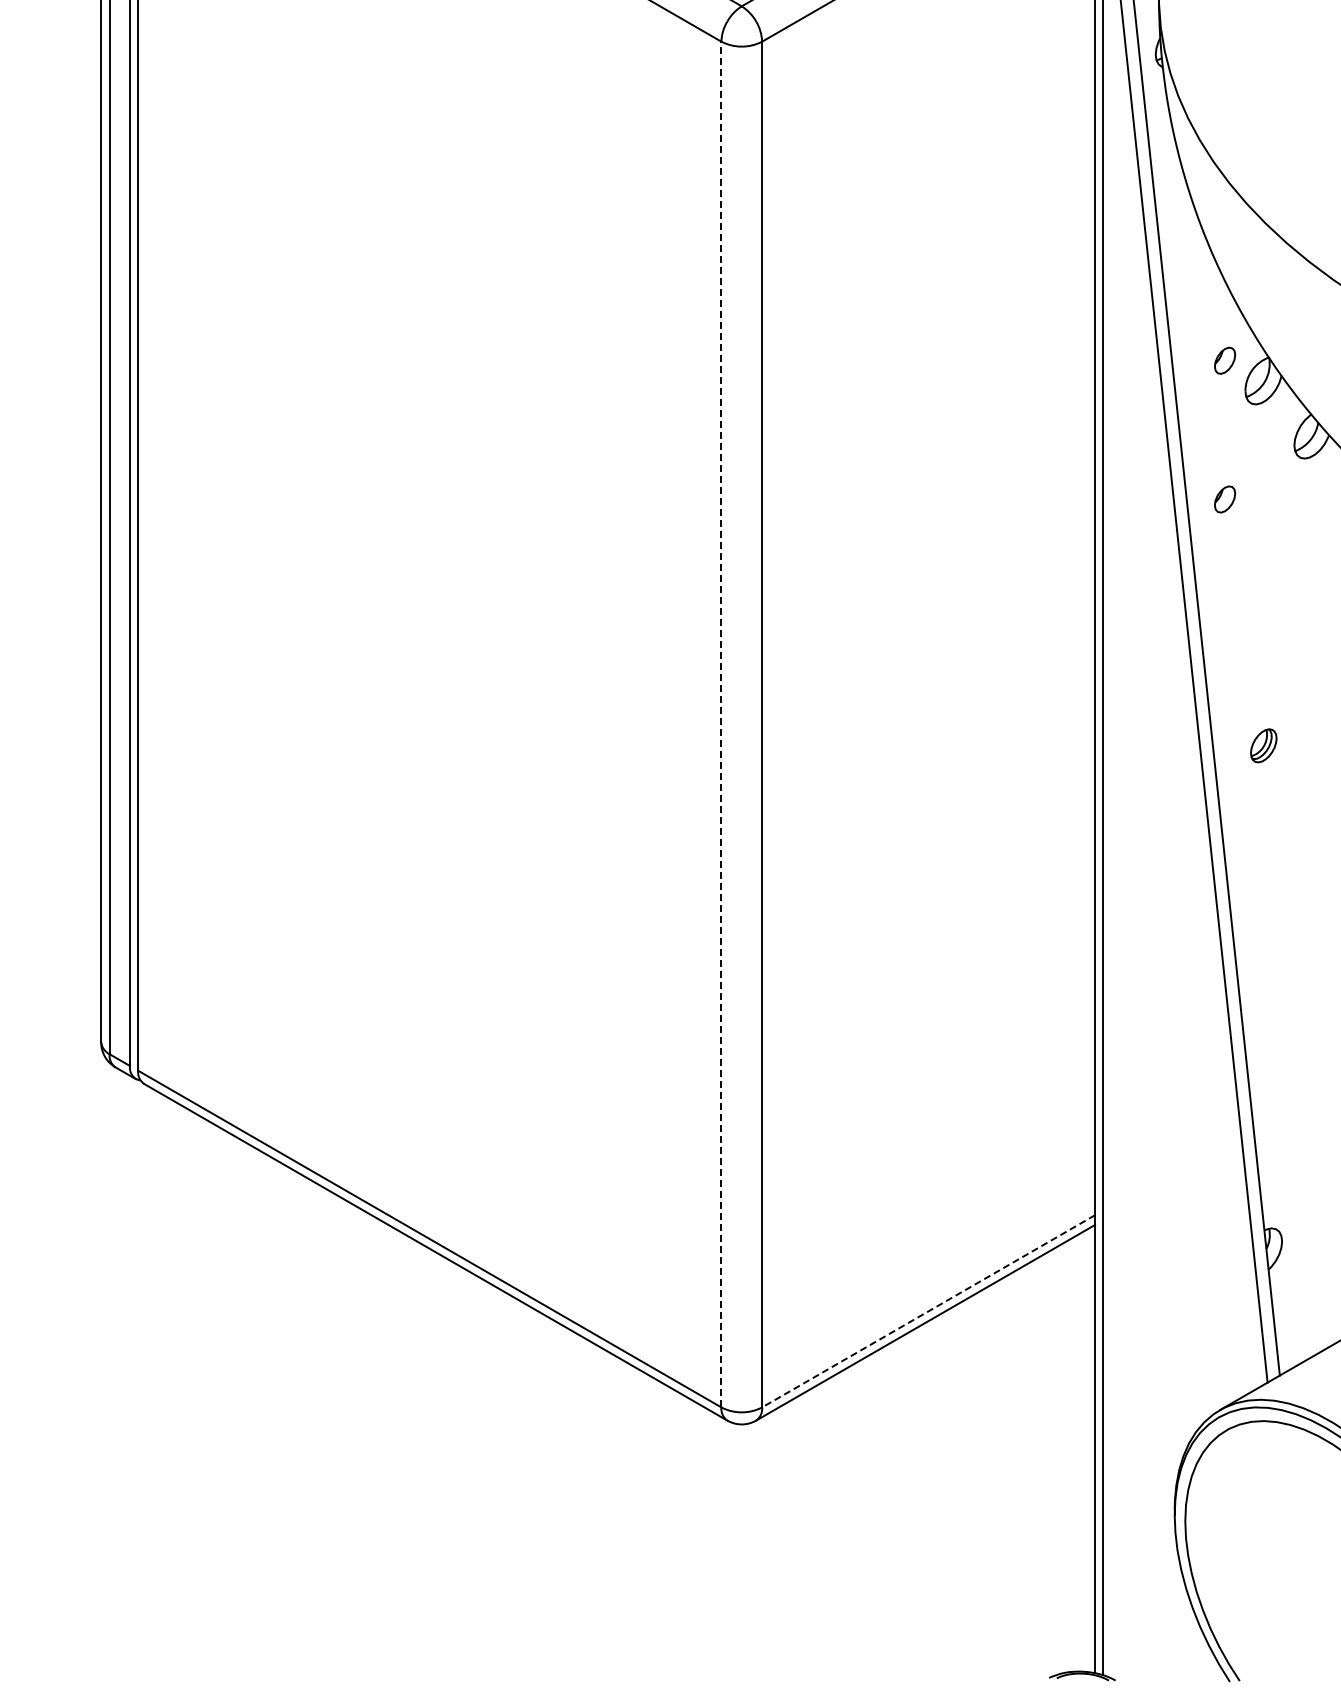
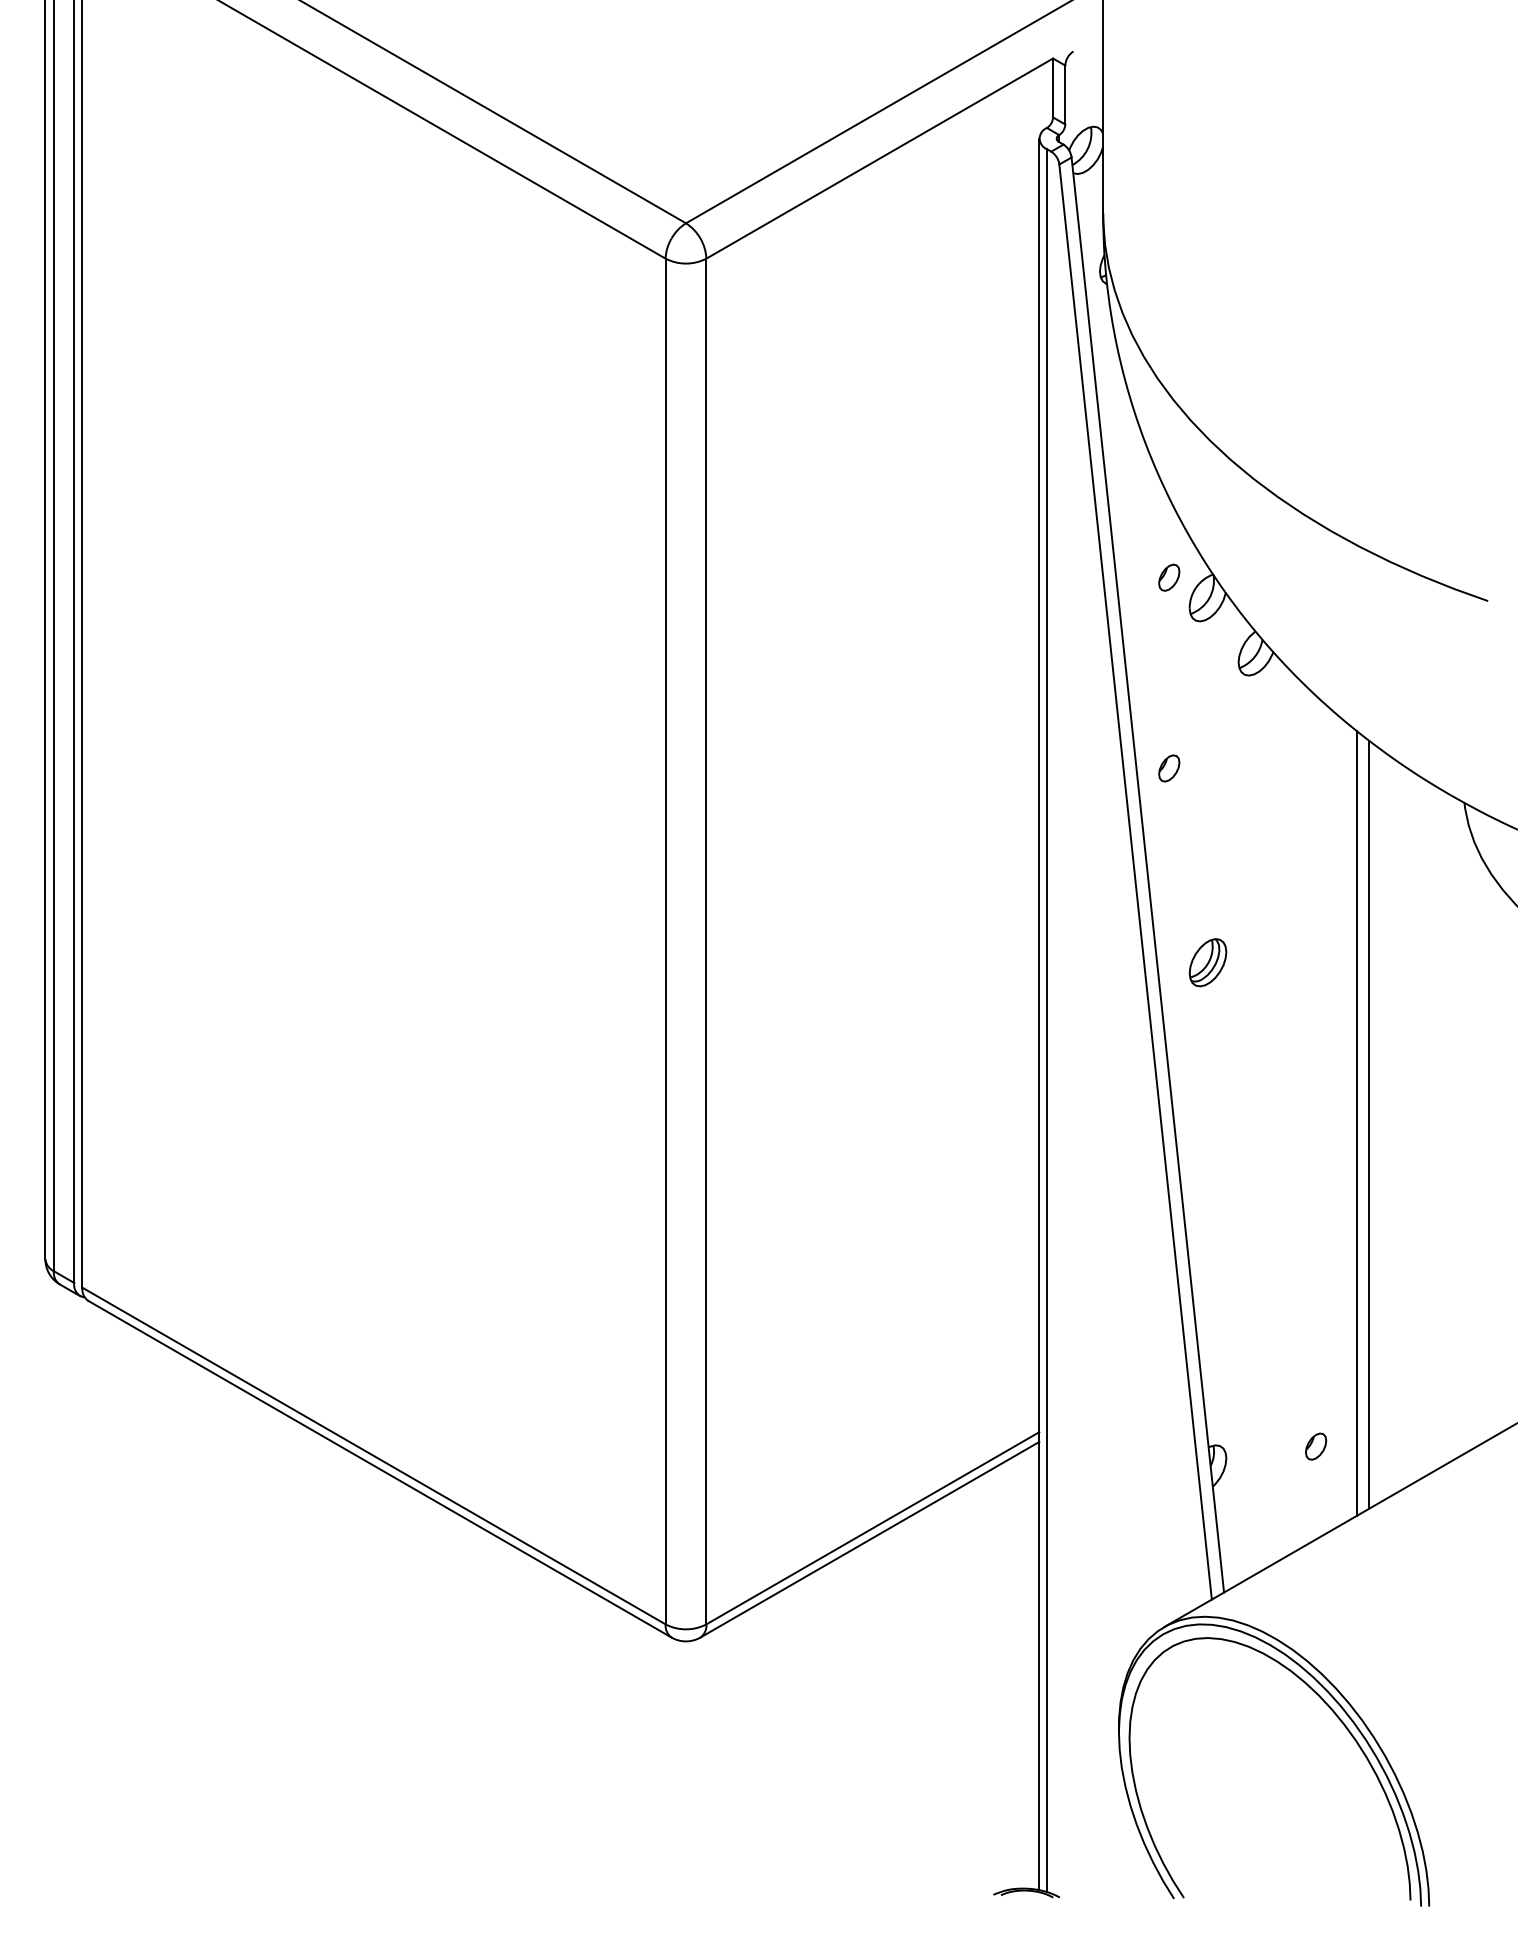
part: (1225, 499) -> (1169, 768), moved
line: (721, 724) -> (665, 941), dashed -> solid
part: (1263, 745) -> (1207, 962), size x1.43
line: (928, 1311) -> (872, 1528), dashed -> solid

